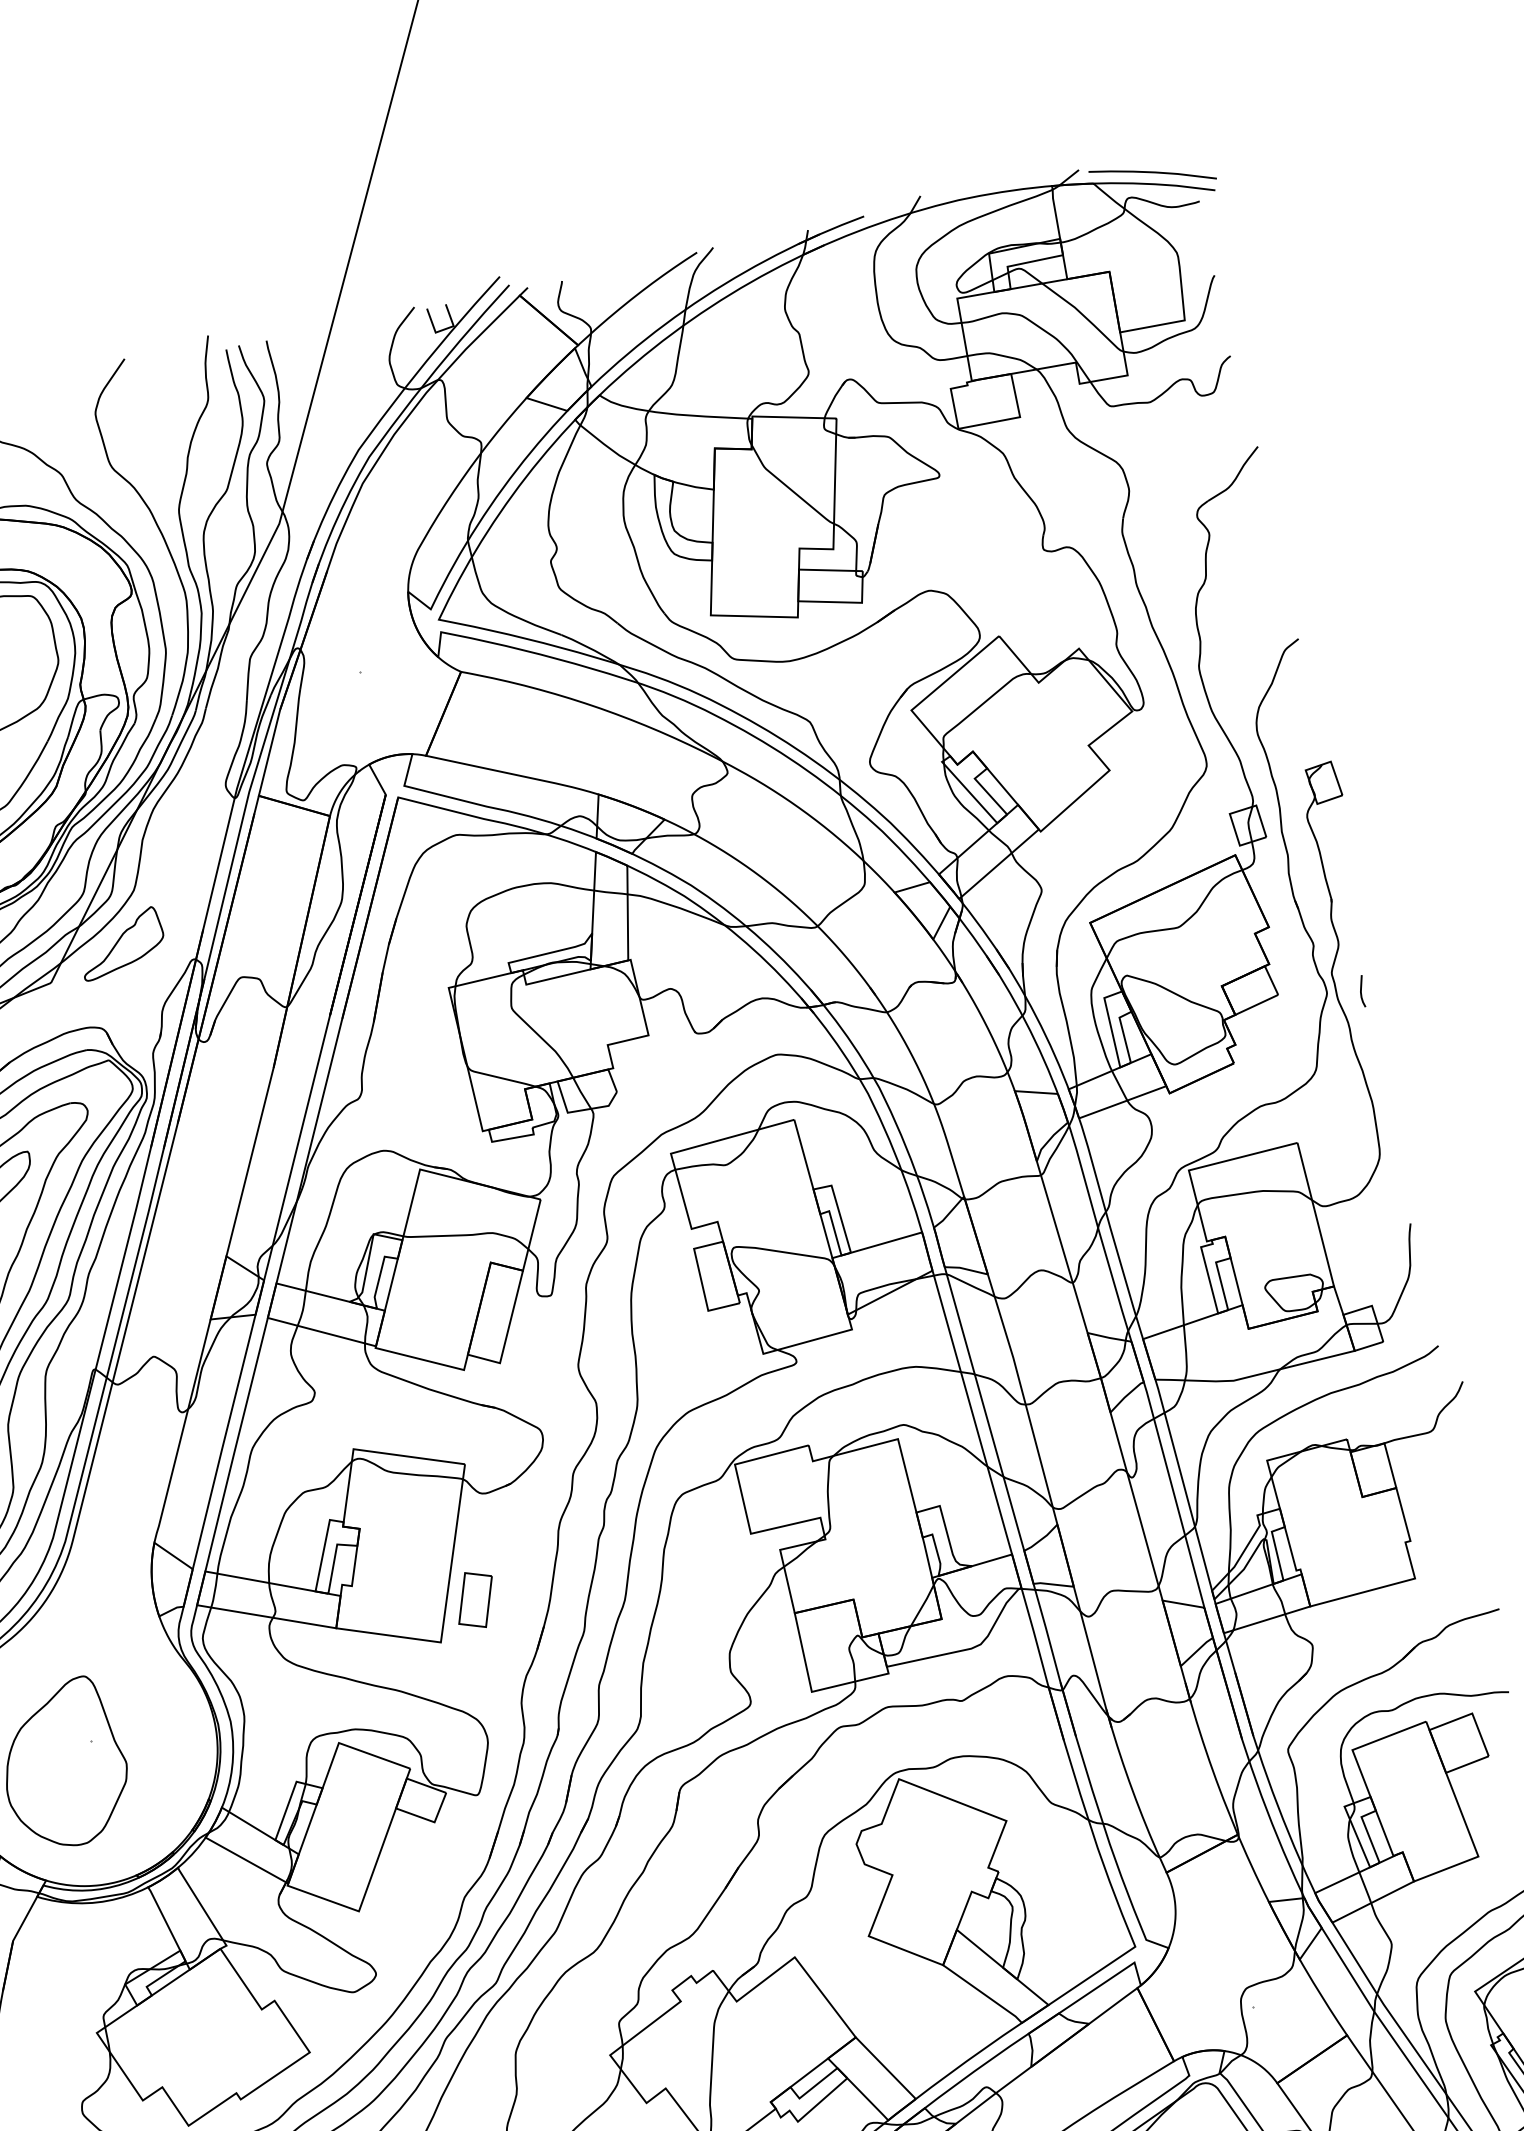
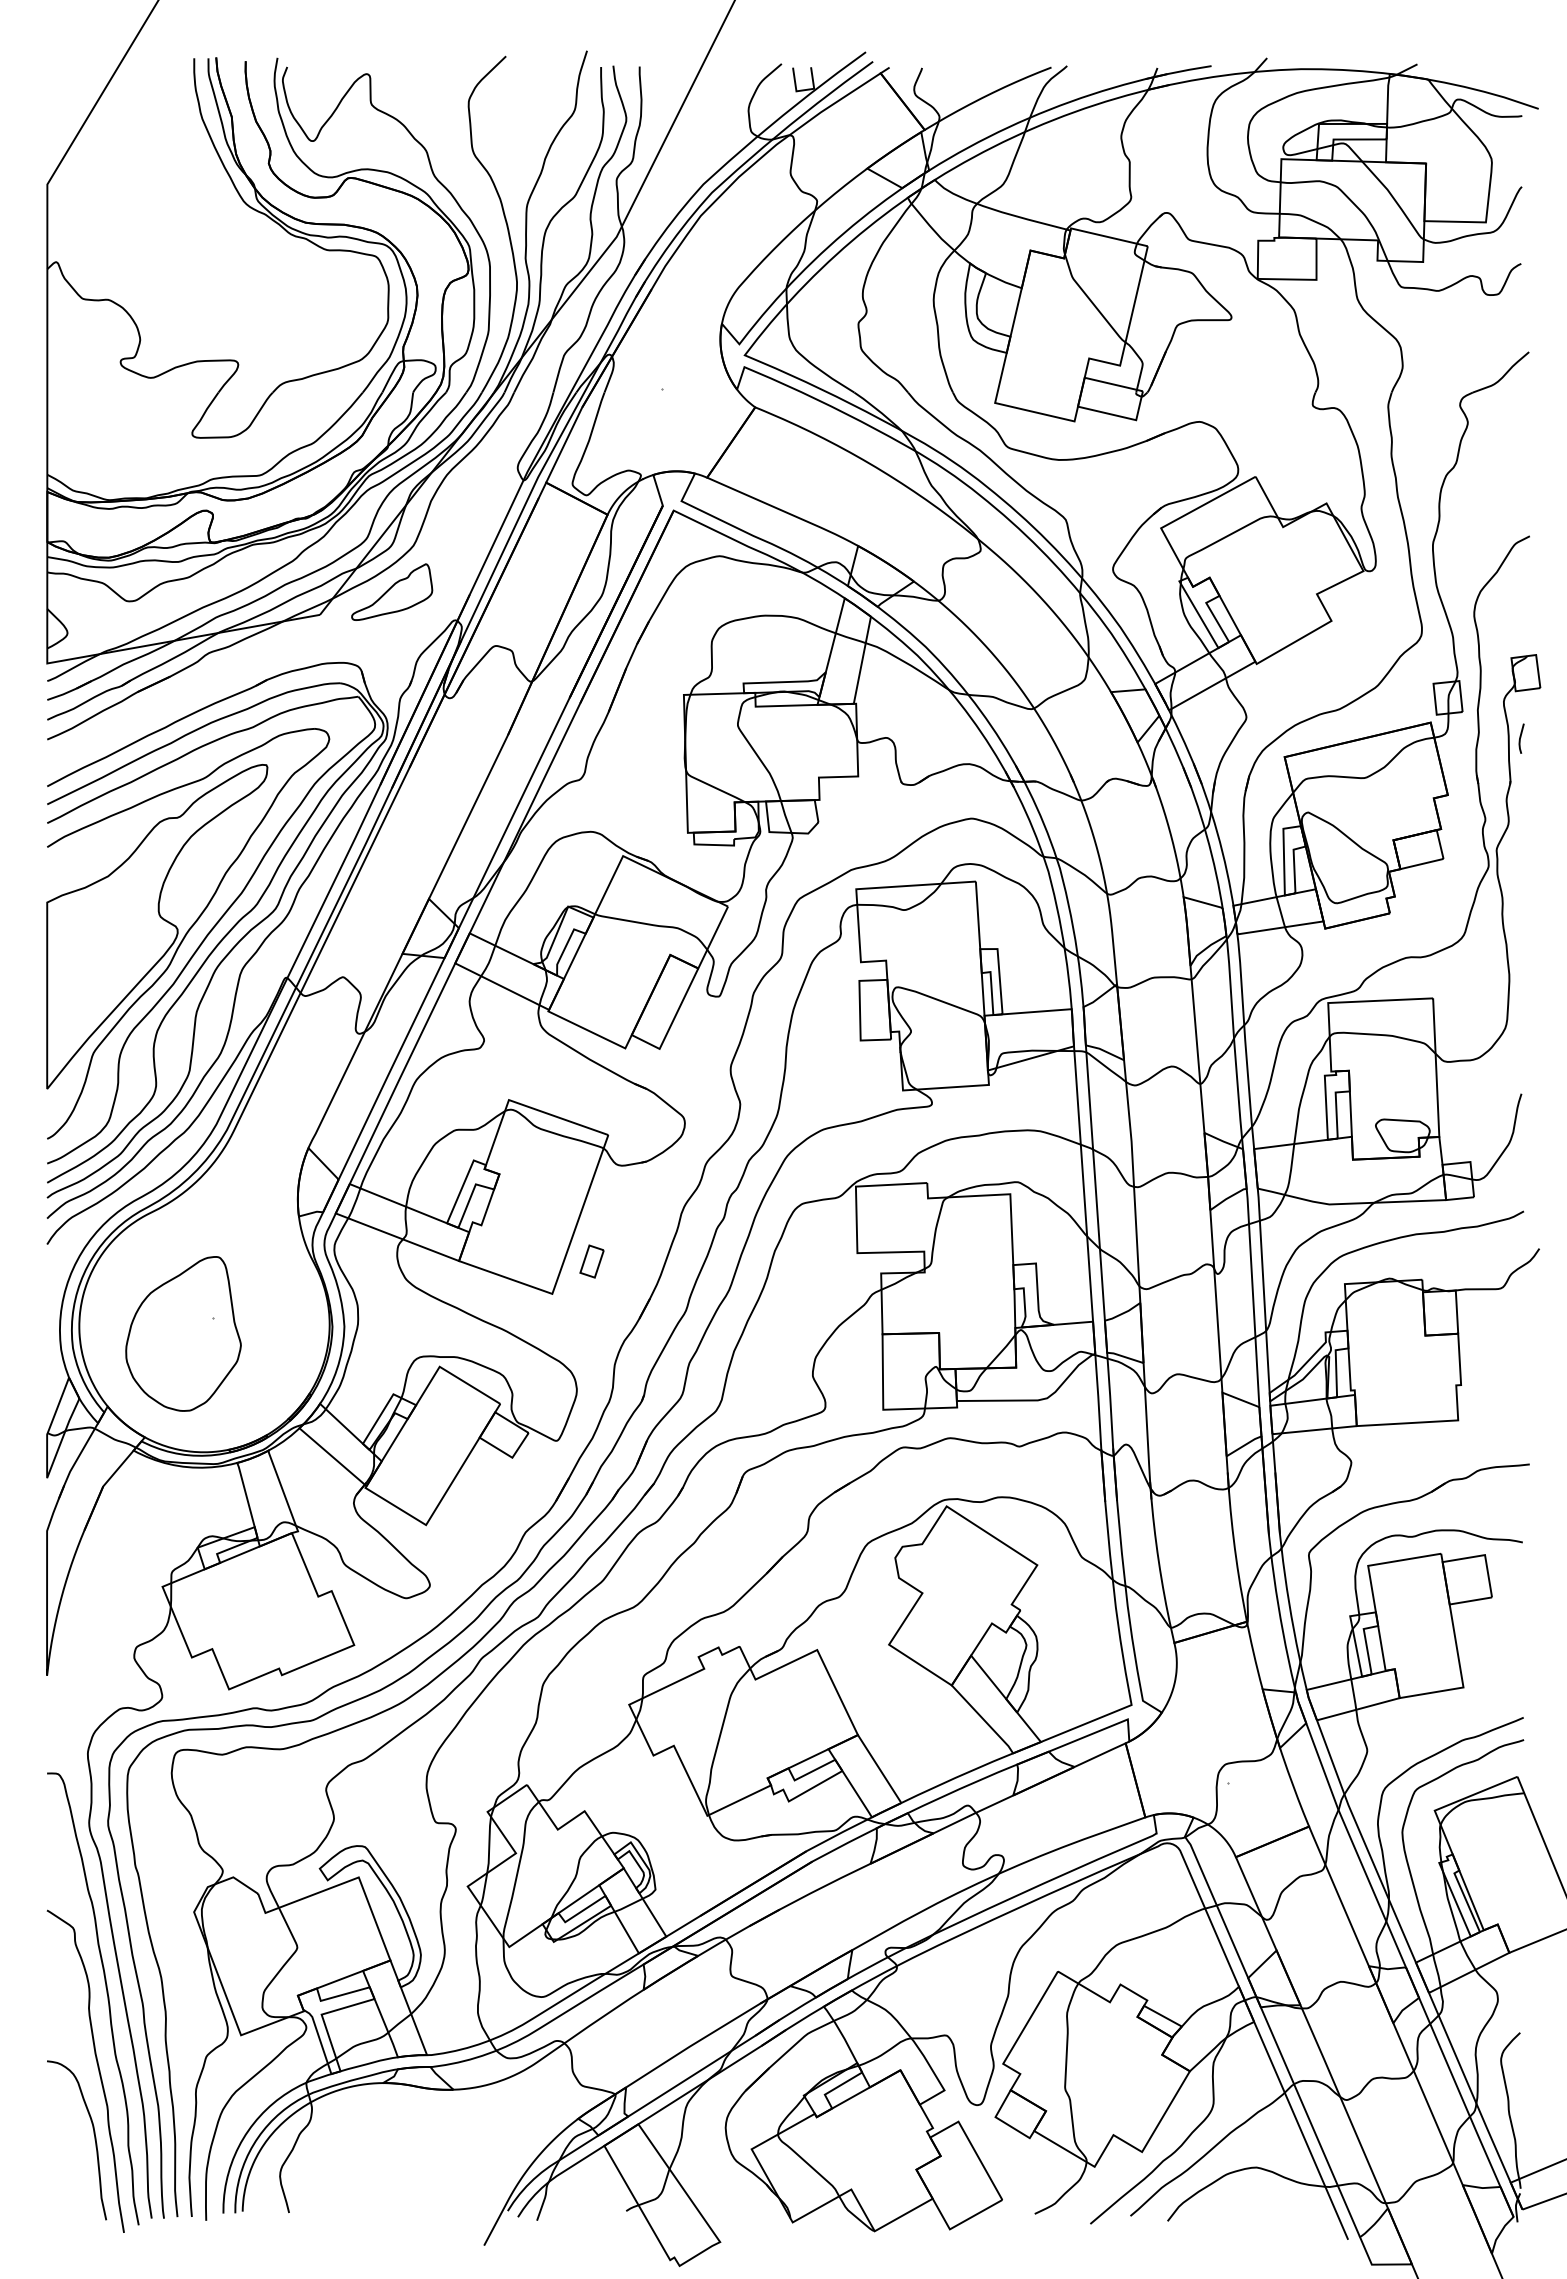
curve: (1151, 173) -> (1483, 81), removed
line: (1362, 990) -> (1521, 737), moved
part: (474, 1600) -> (591, 1261), size x0.6

